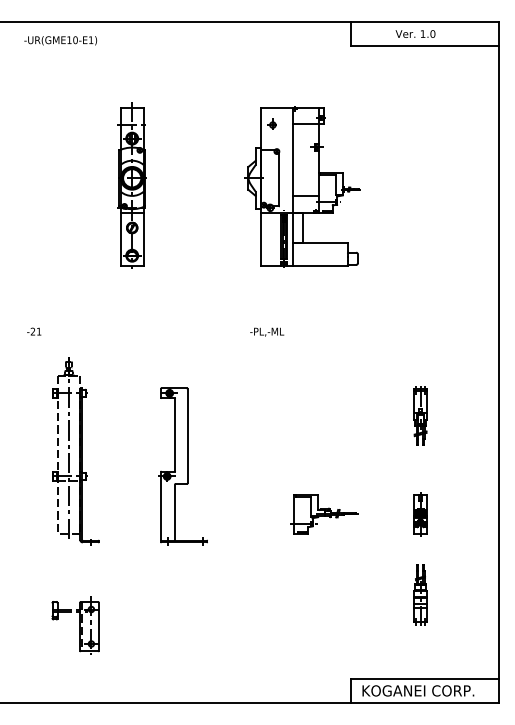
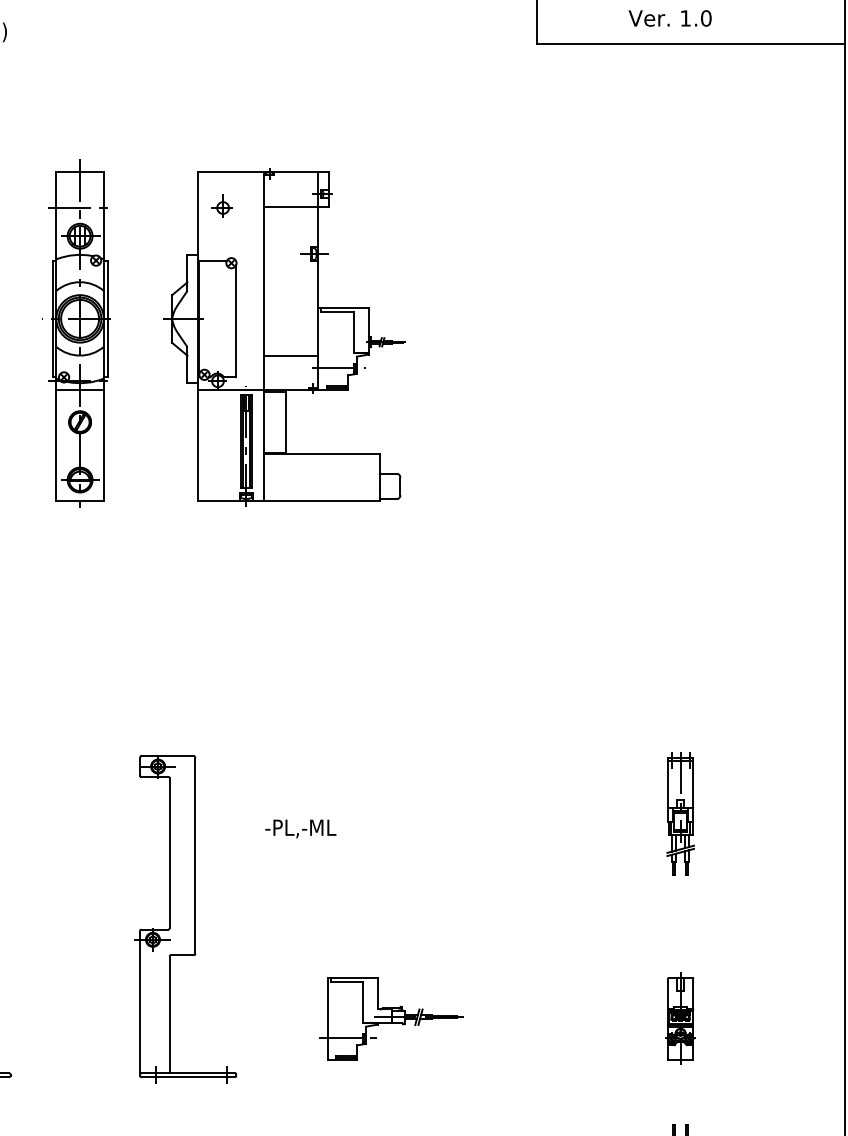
part: (302, 186) -> (284, 335), moved
text: (267, 331) -> (301, 827), moved
part: (324, 514) -> (390, 1018), moved

